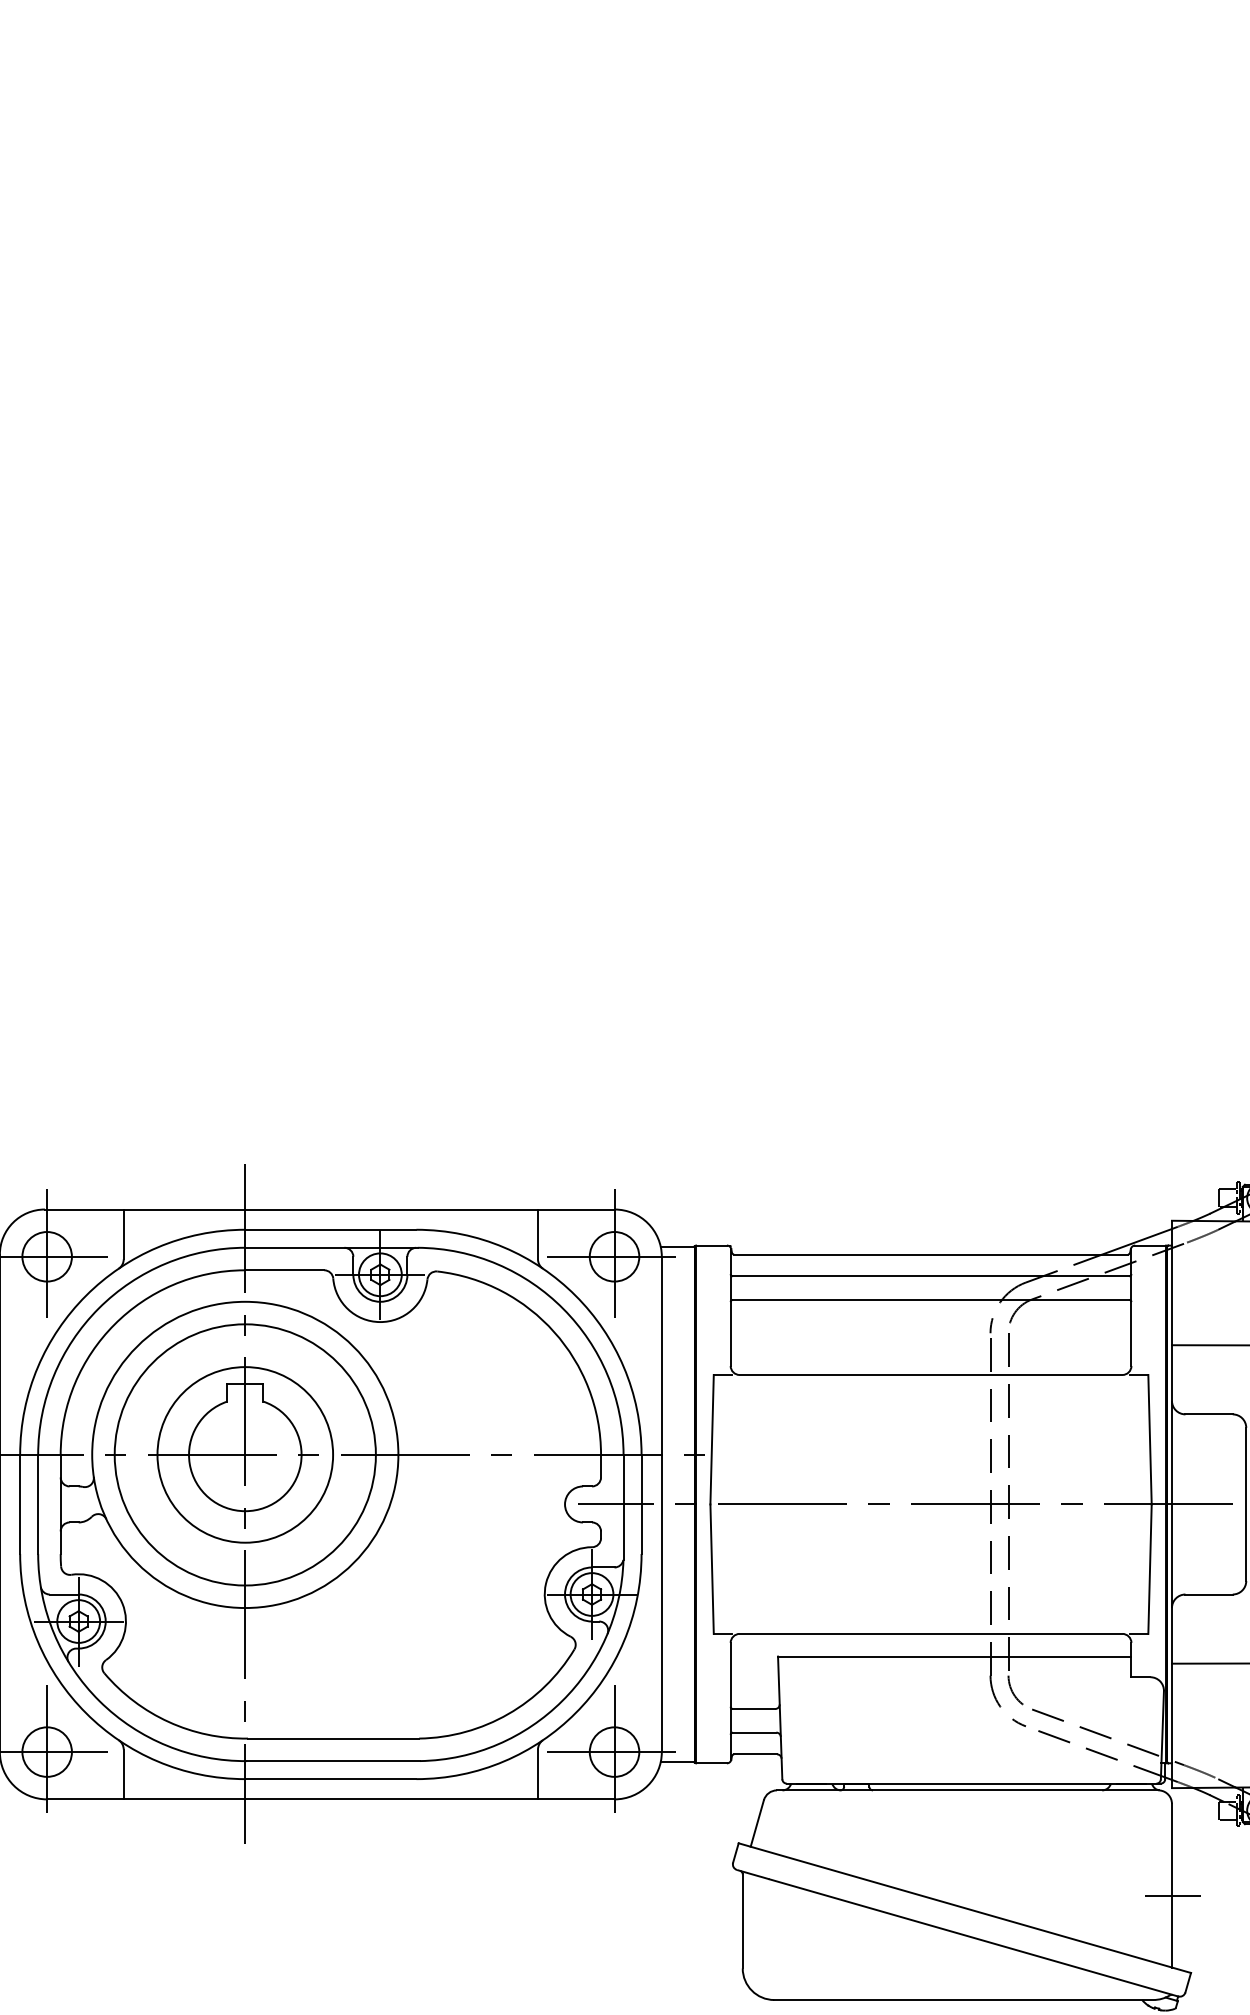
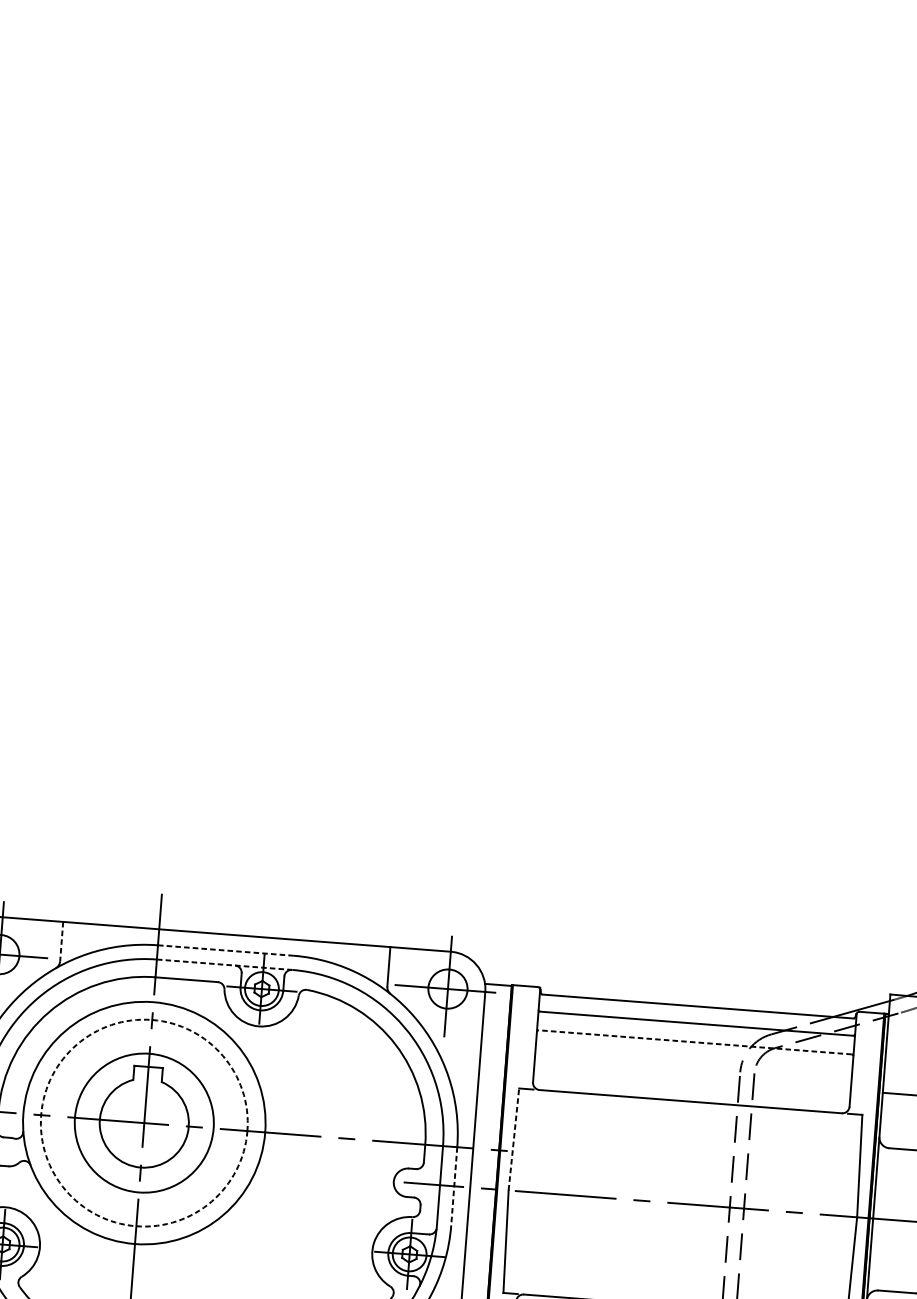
line: (330, 1229) -> (225, 950), solid -> dashed
line: (123, 1234) -> (61, 941), solid -> dashed
line: (331, 1247) -> (224, 964), solid -> dashed
line: (930, 1299) -> (694, 1042), solid -> dashed
line: (712, 1439) -> (514, 1139), solid -> dashed
circle: (244, 1454) -> (143, 1122), solid -> dashed
line: (641, 1504) -> (454, 1186), solid -> dashed

